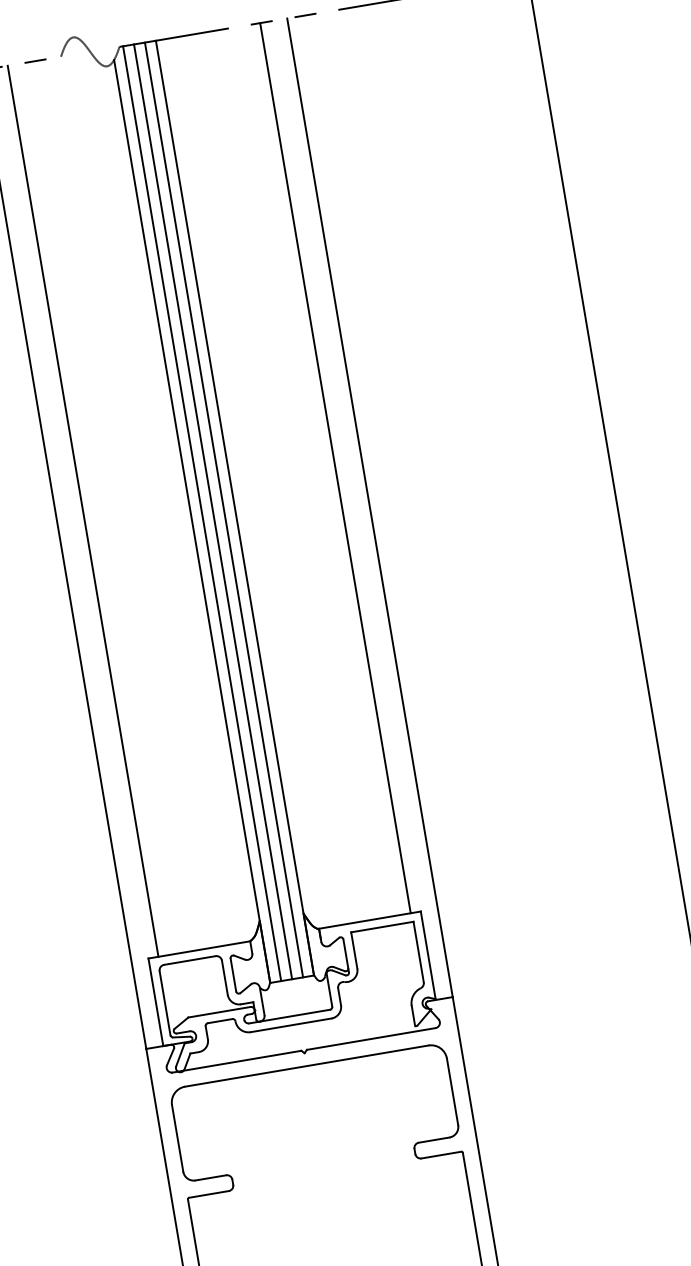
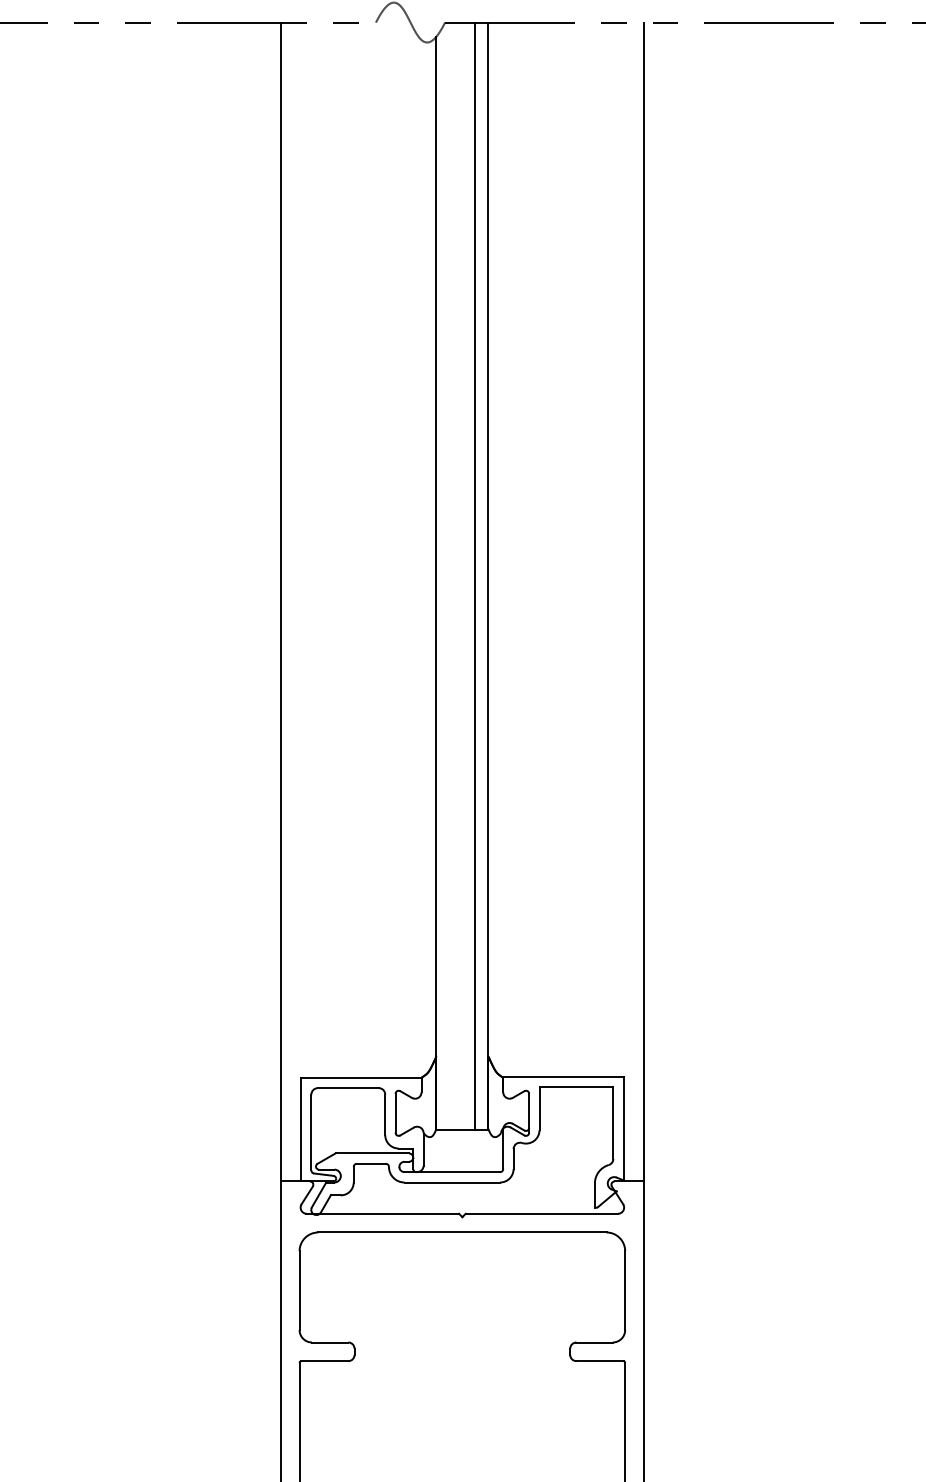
line: (335, 468) -> (611, 549), removed
line: (82, 510) -> (312, 549), removed
line: (213, 511) -> (462, 575), removed
line: (202, 513) -> (449, 575), removed

